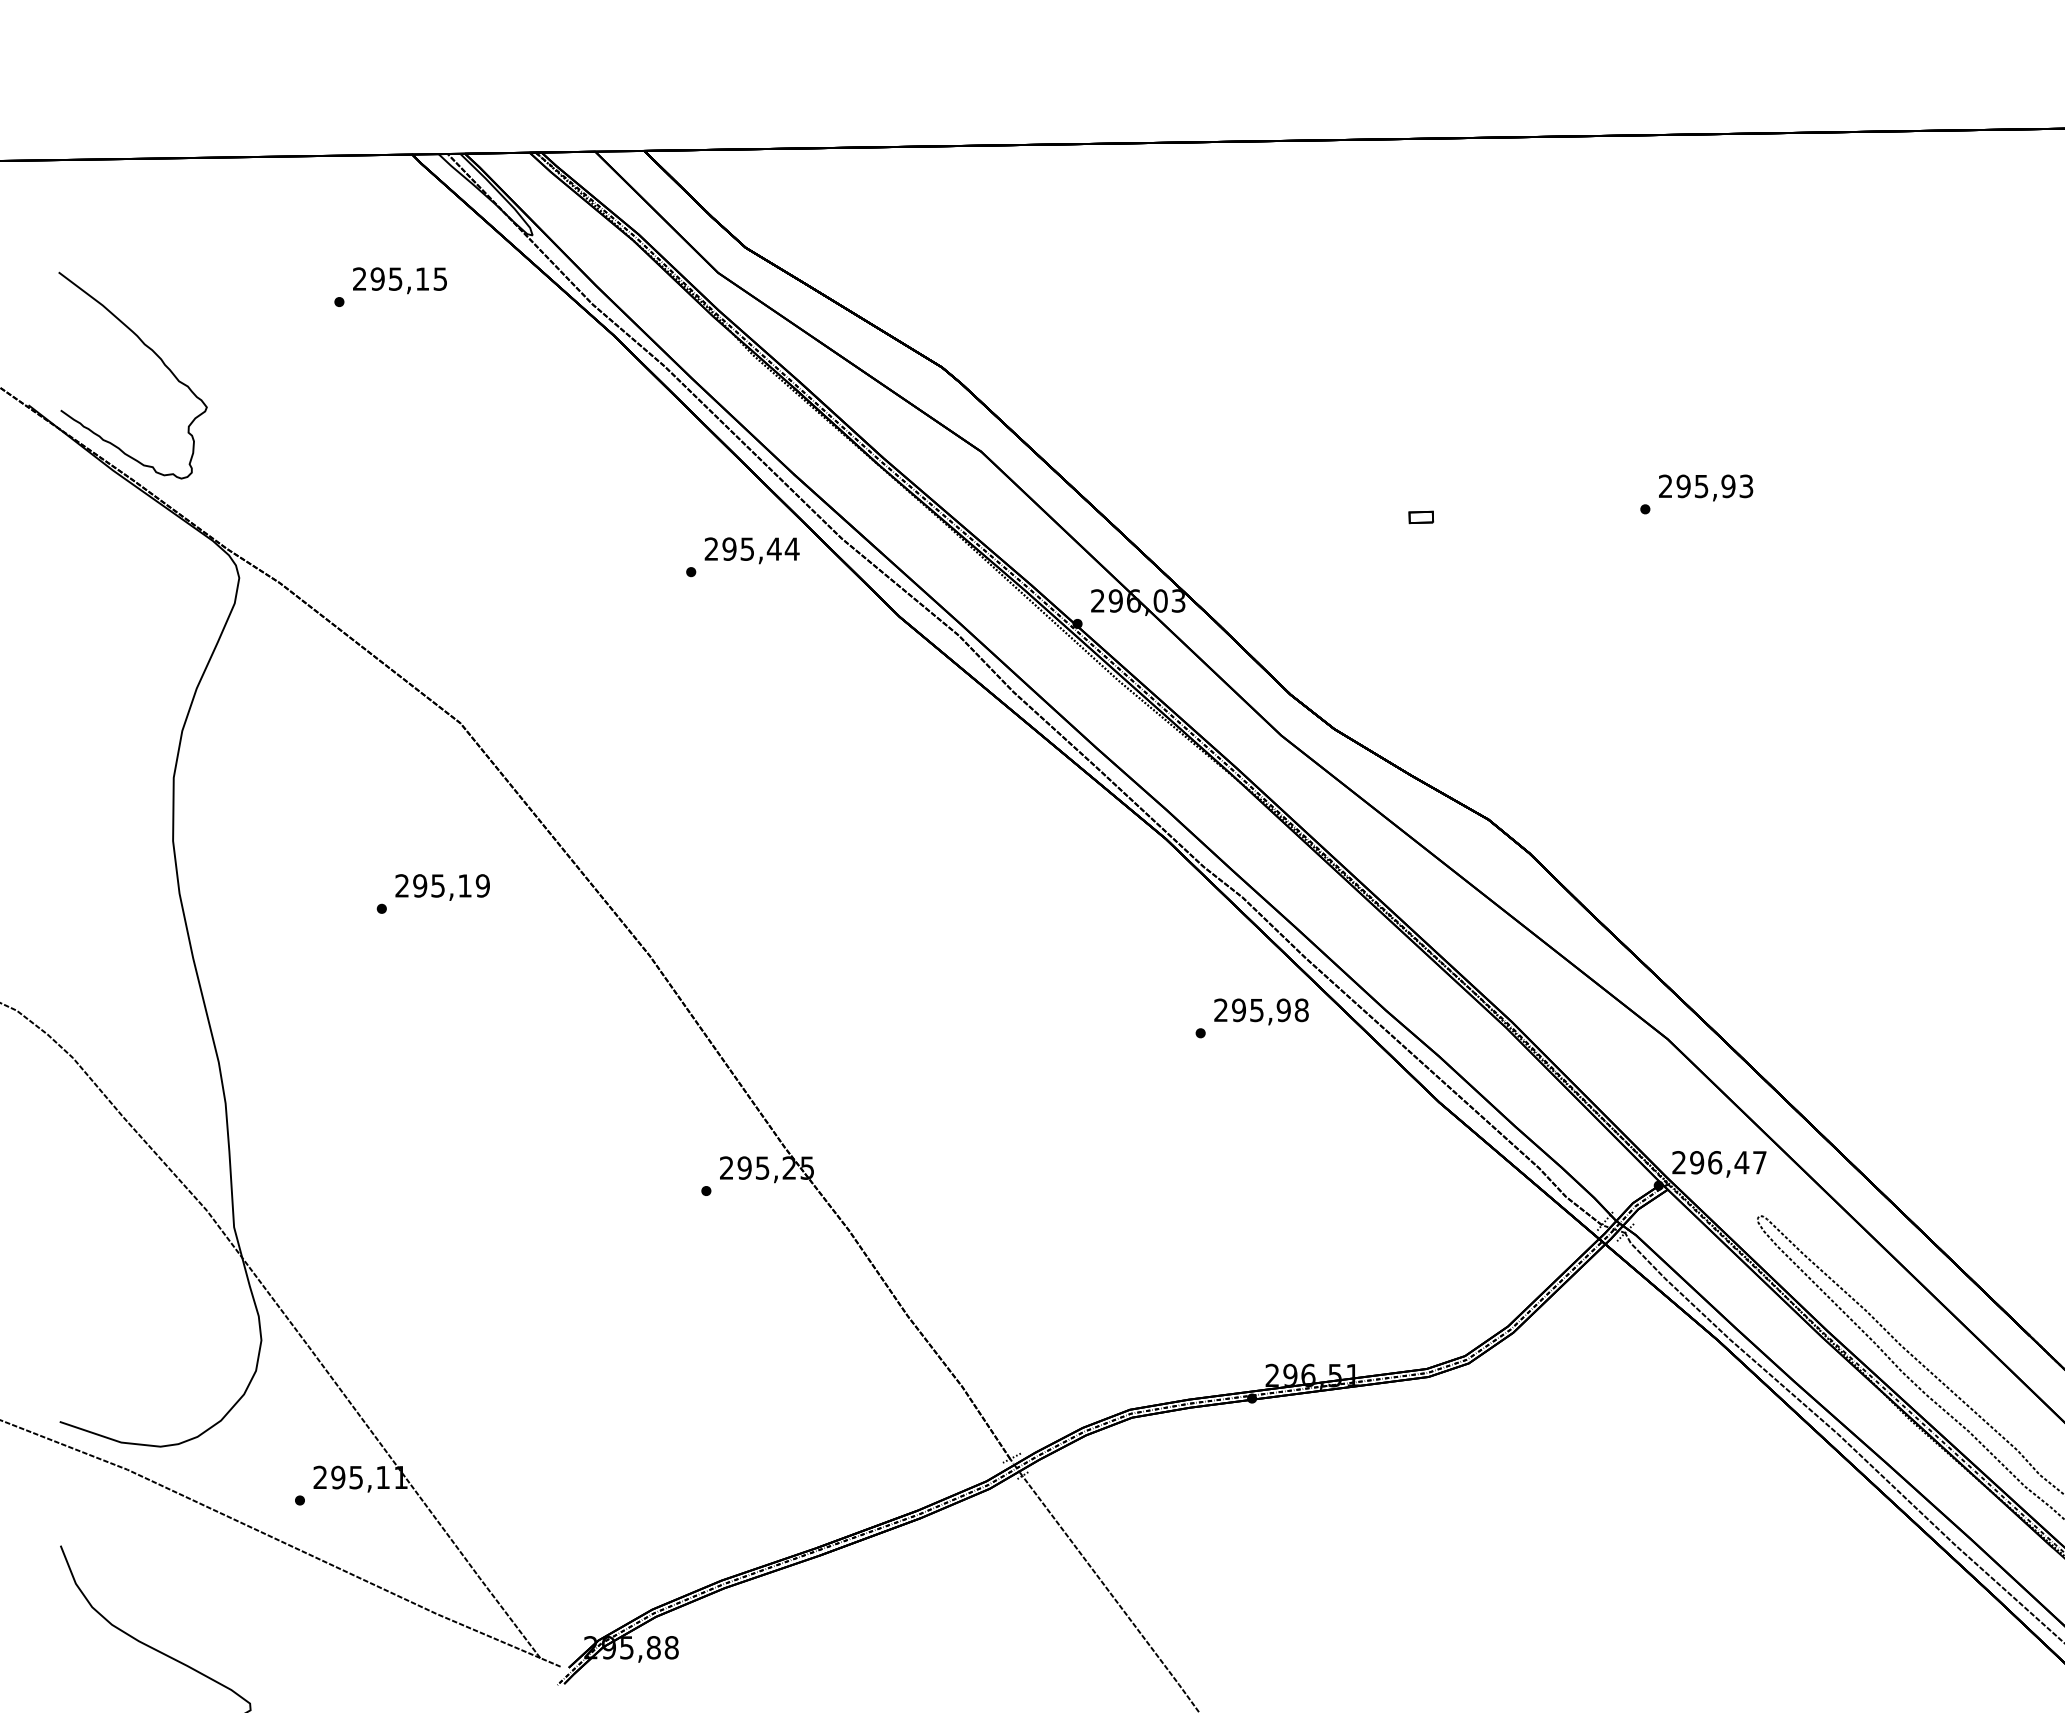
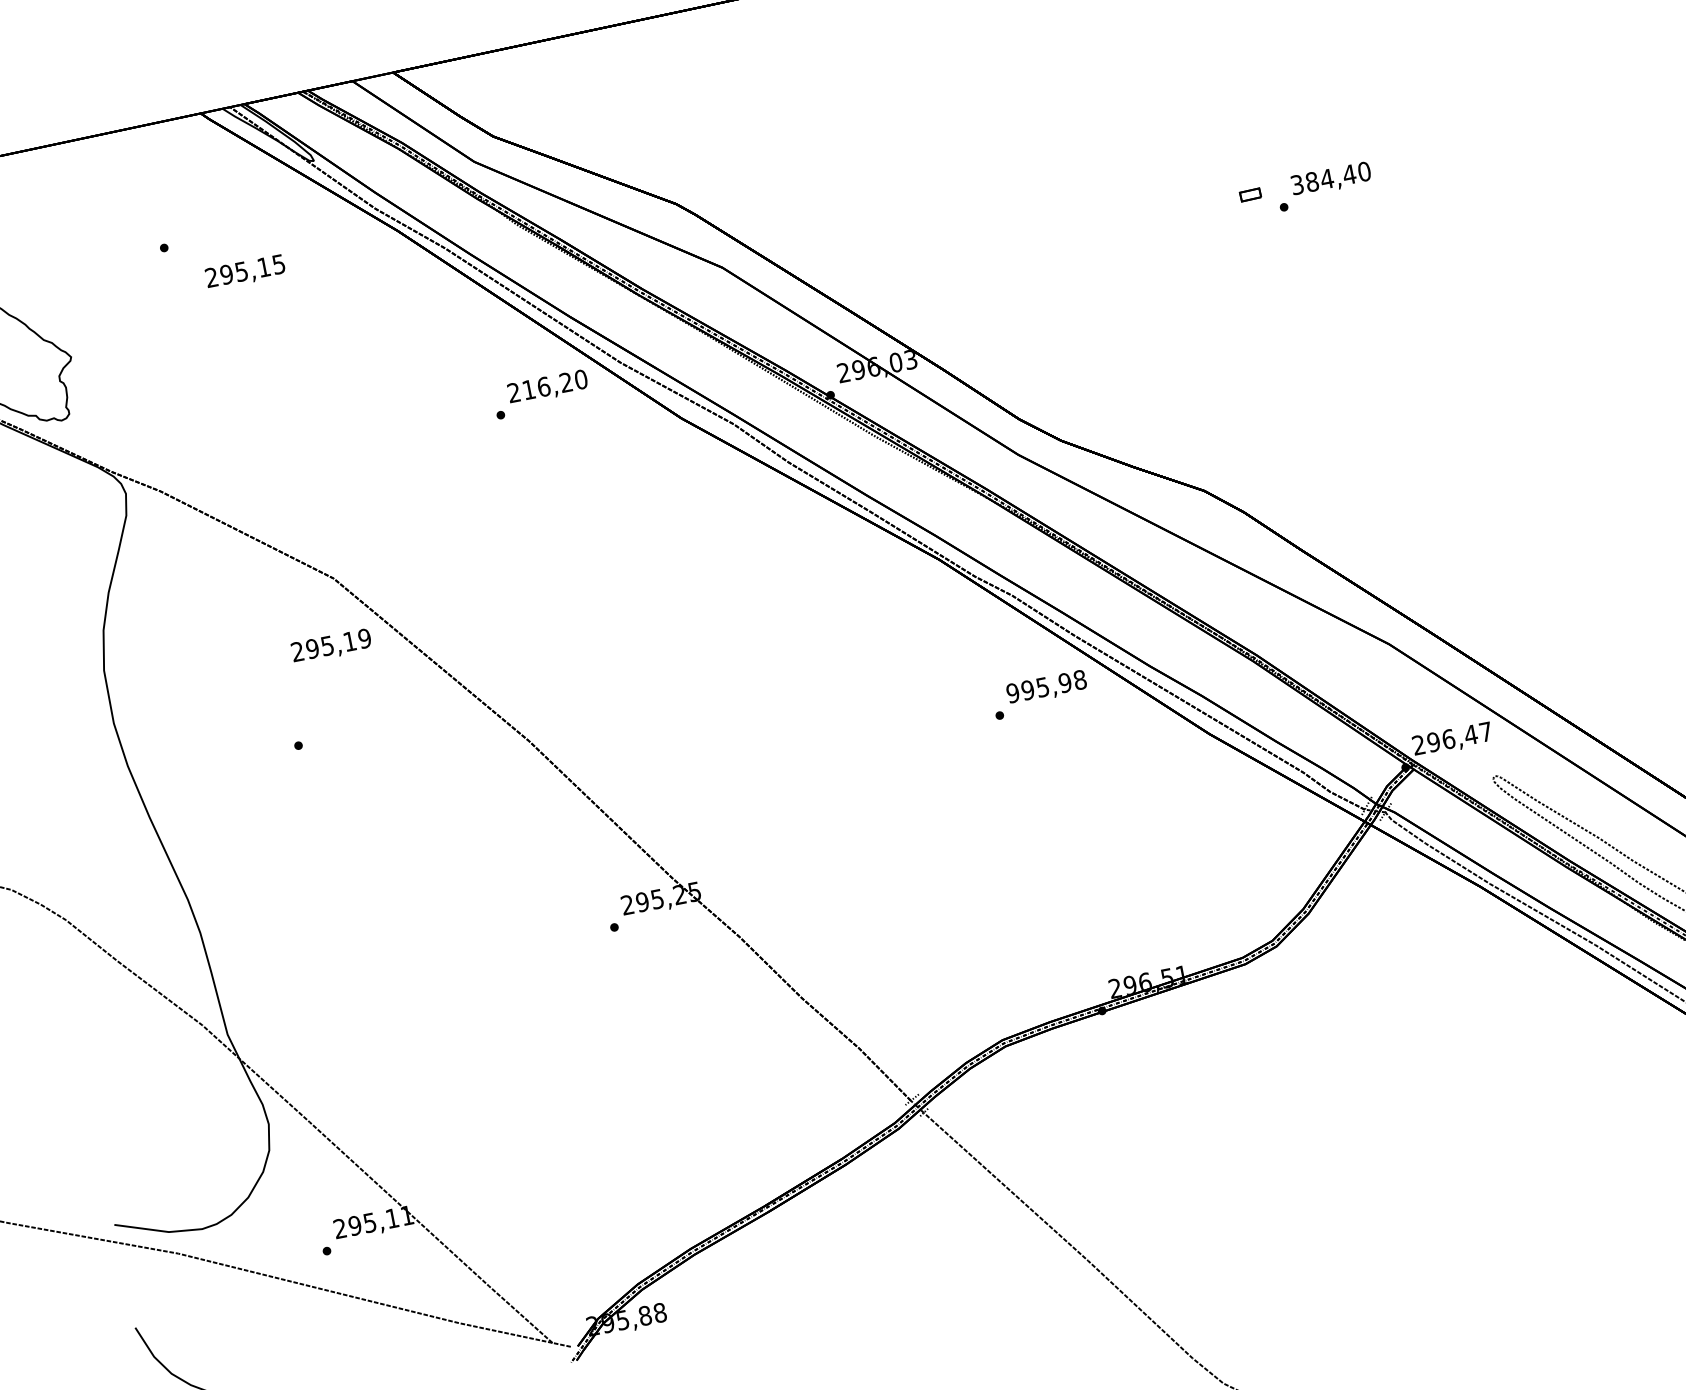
text: (399, 280) -> (245, 272), moved
text: (1706, 486) -> (1331, 178), 295,93 -> 384,40
part: (1420, 517) -> (1249, 195), moved
text: (760, 548) -> (554, 384), 295,44 -> 216,20
text: (442, 887) -> (331, 646), moved
text: (1221, 1010) -> (1013, 693), 295,98 -> 995,98

